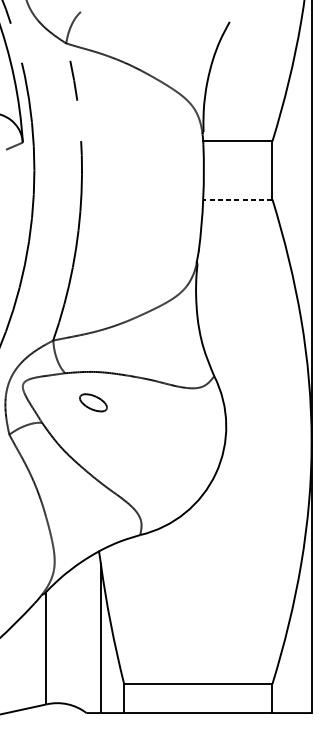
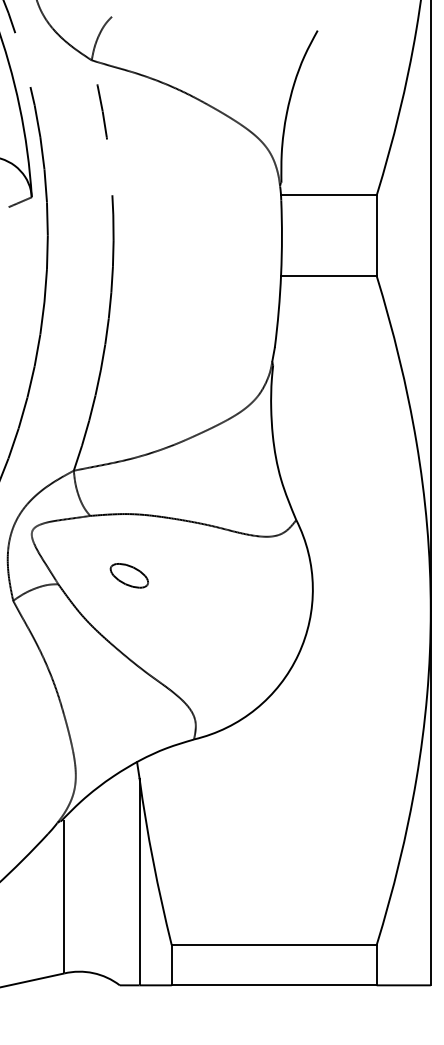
line: (237, 199) -> (328, 275), dashed -> solid
part: (92, 402) -> (128, 575), moved

